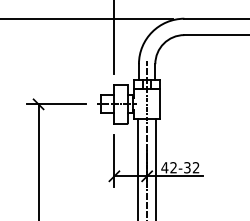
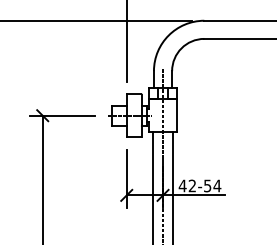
text: (191, 167) -> (212, 185), 42-32 -> 42-54

